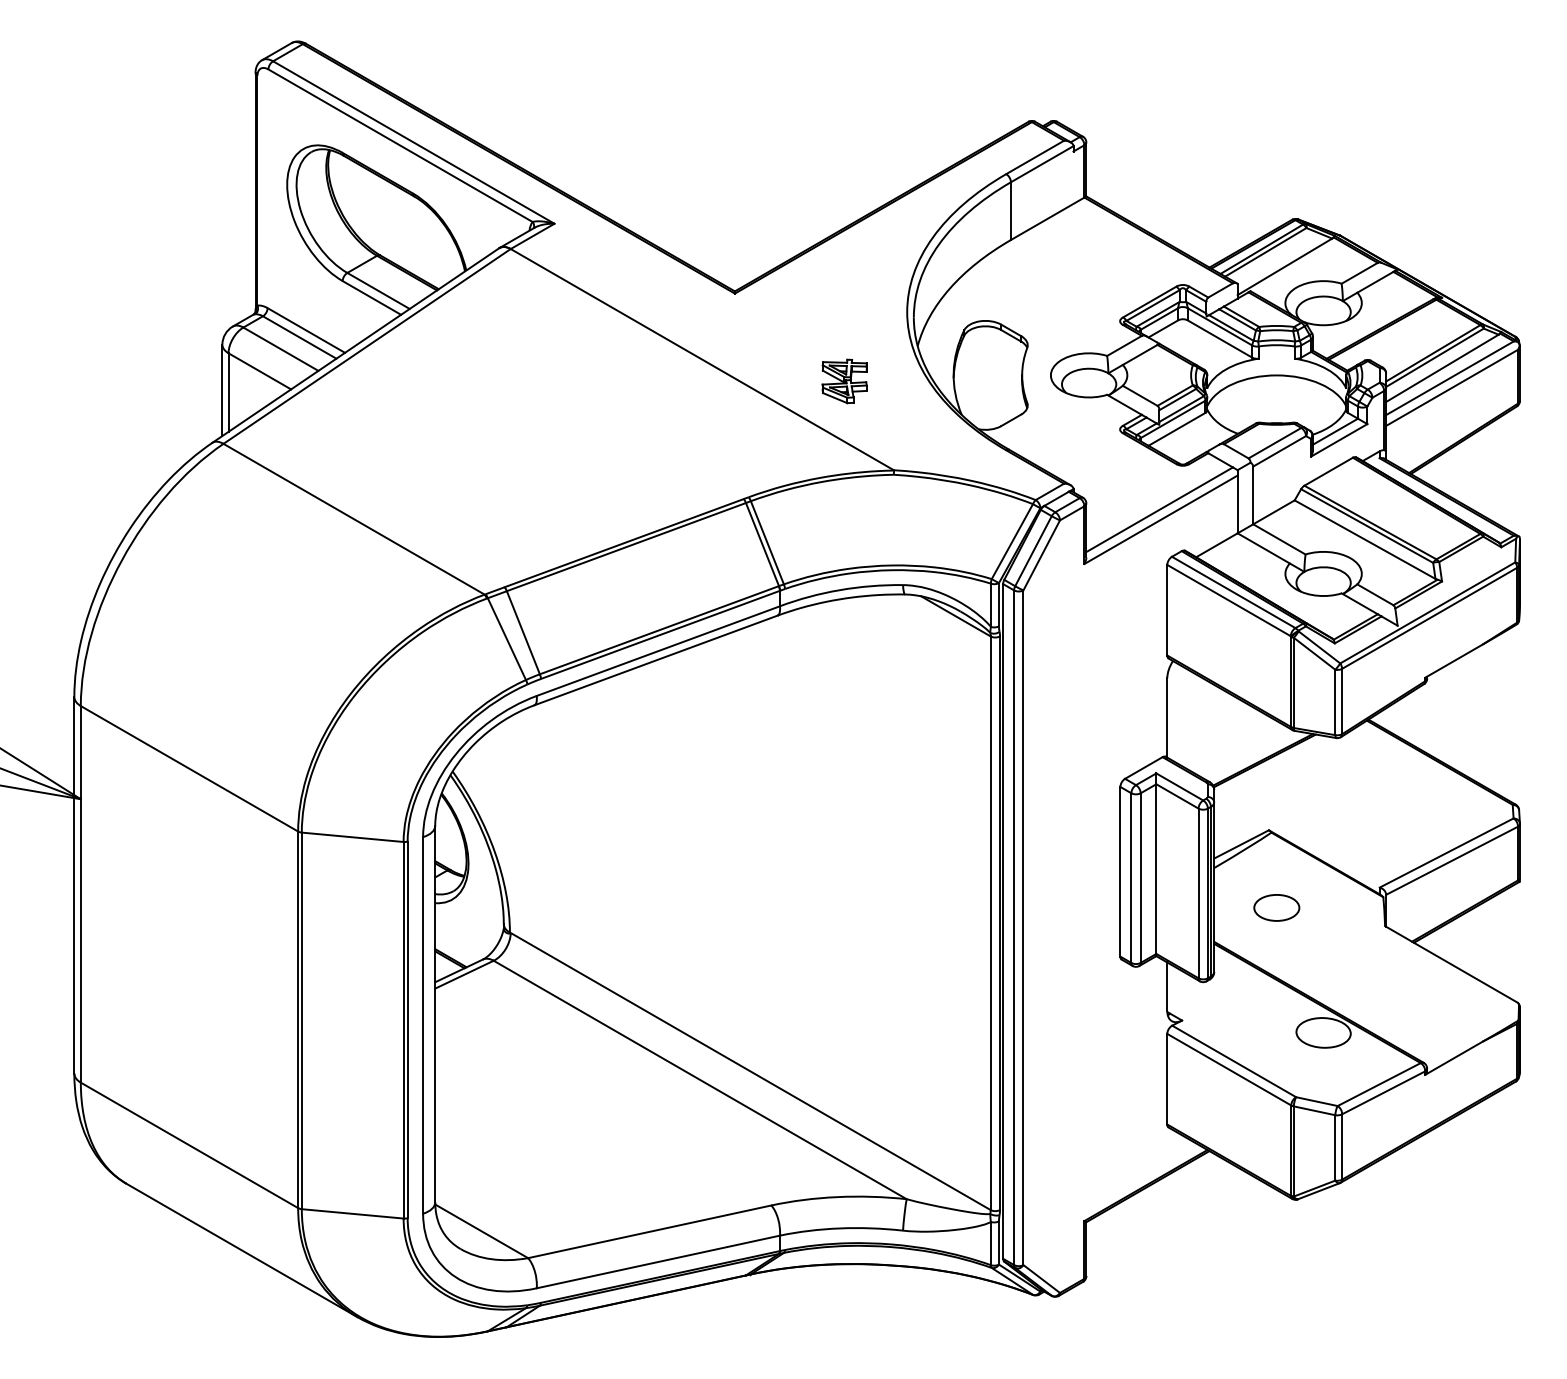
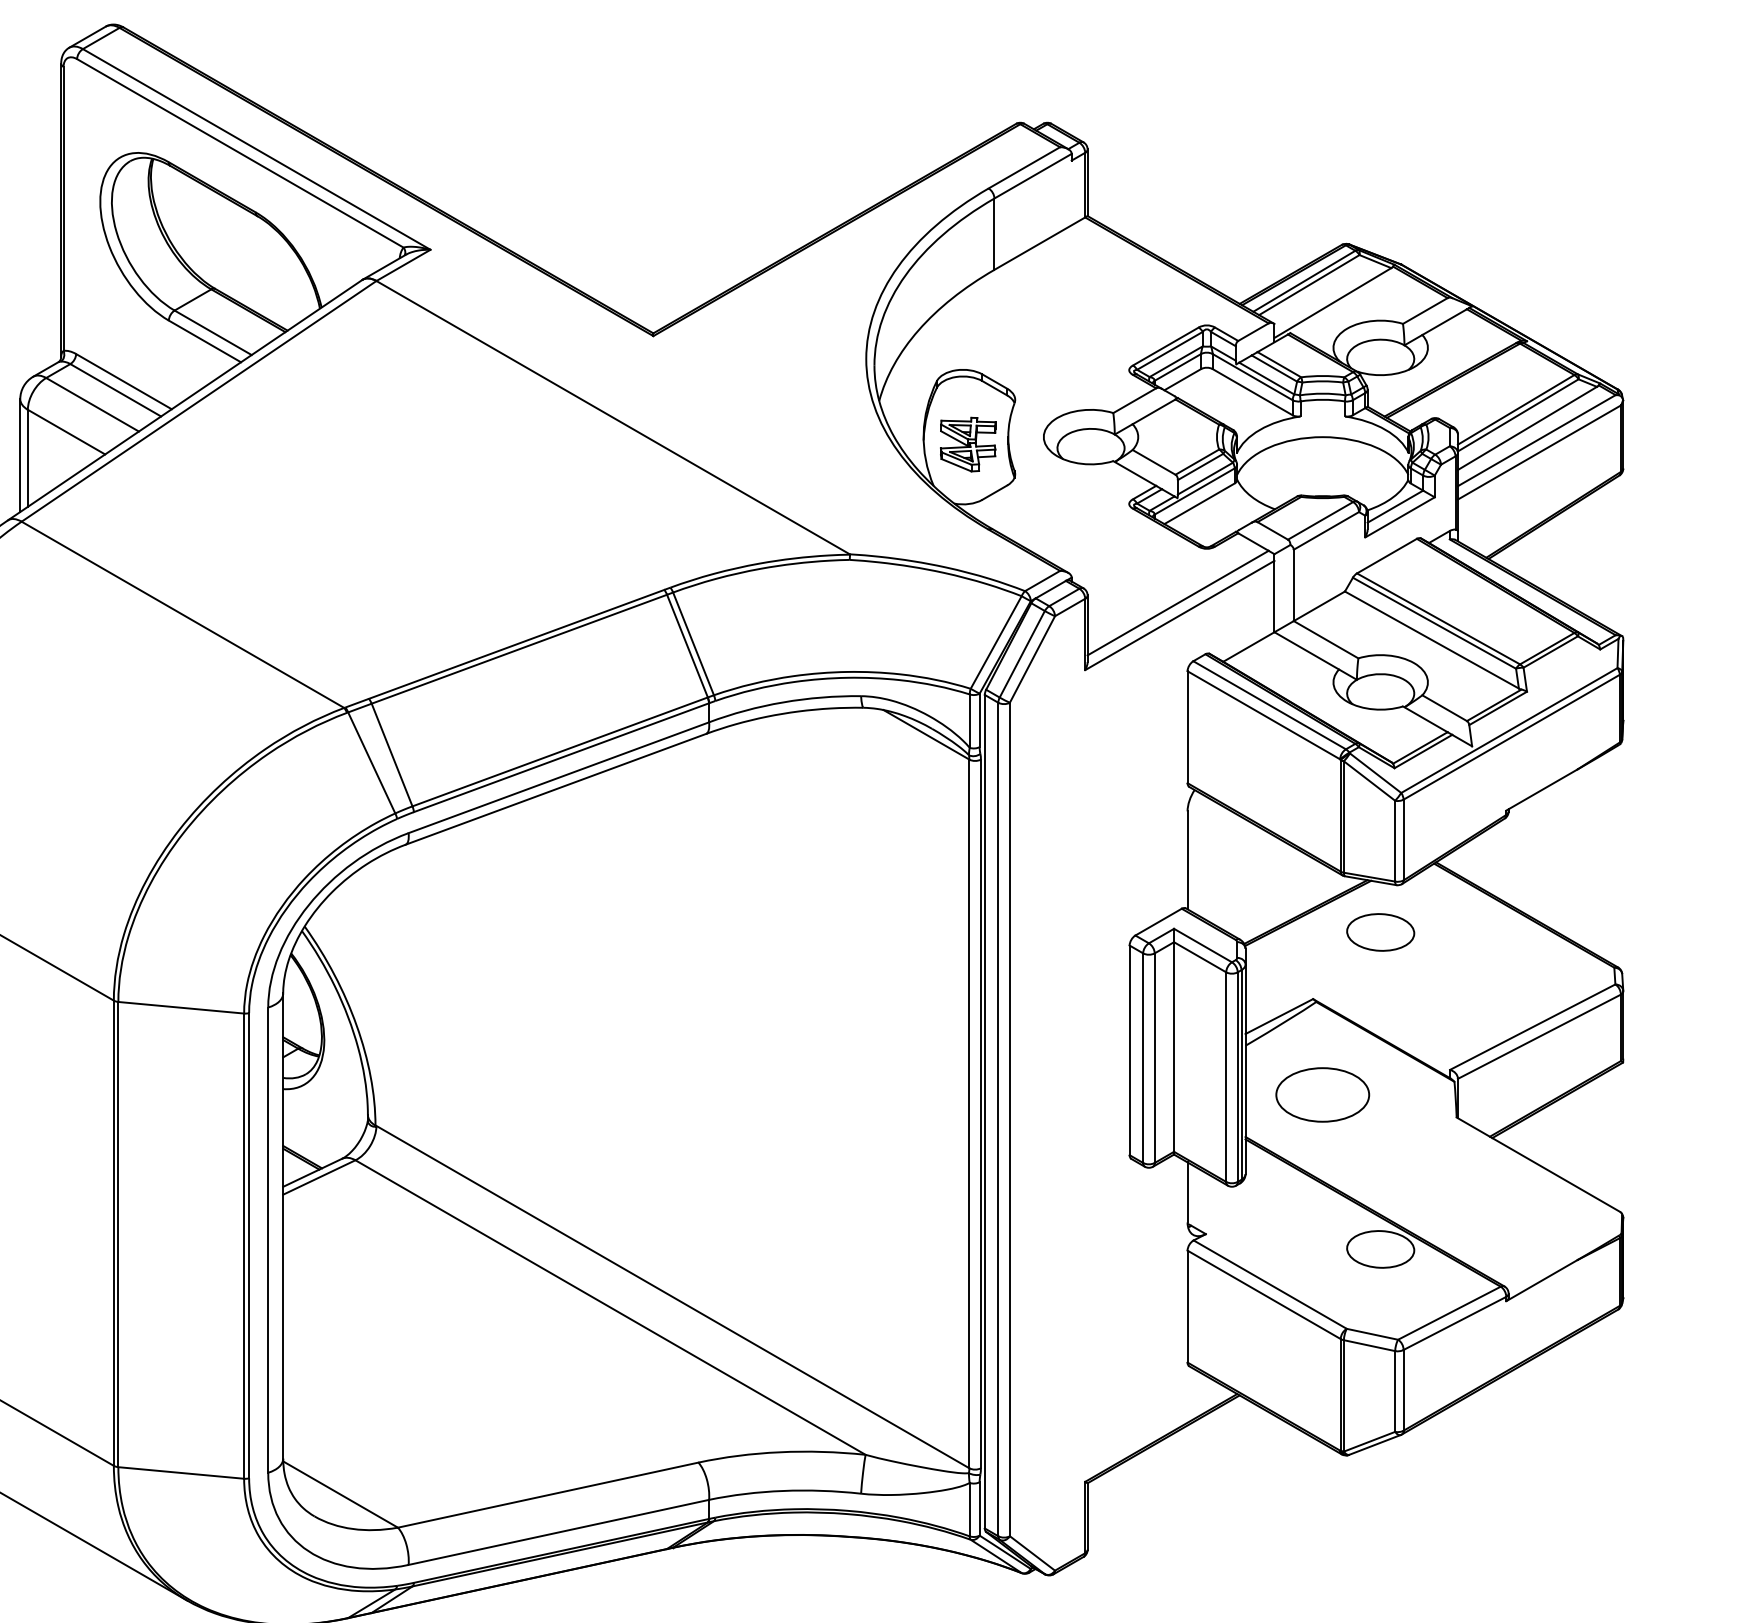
part: (844, 381) -> (967, 444), moved
part: (1323, 776) -> (1380, 932), added
part: (1276, 907) -> (1322, 1094), size x1.67

